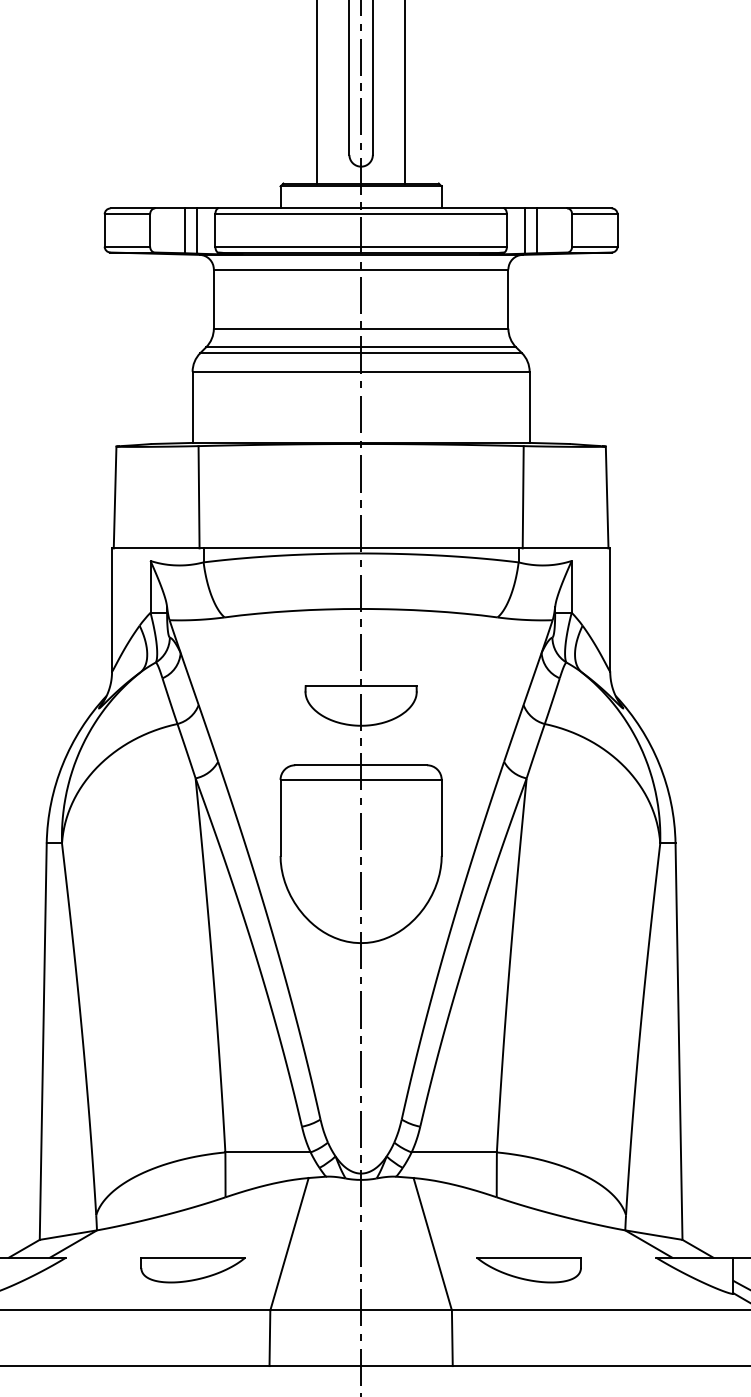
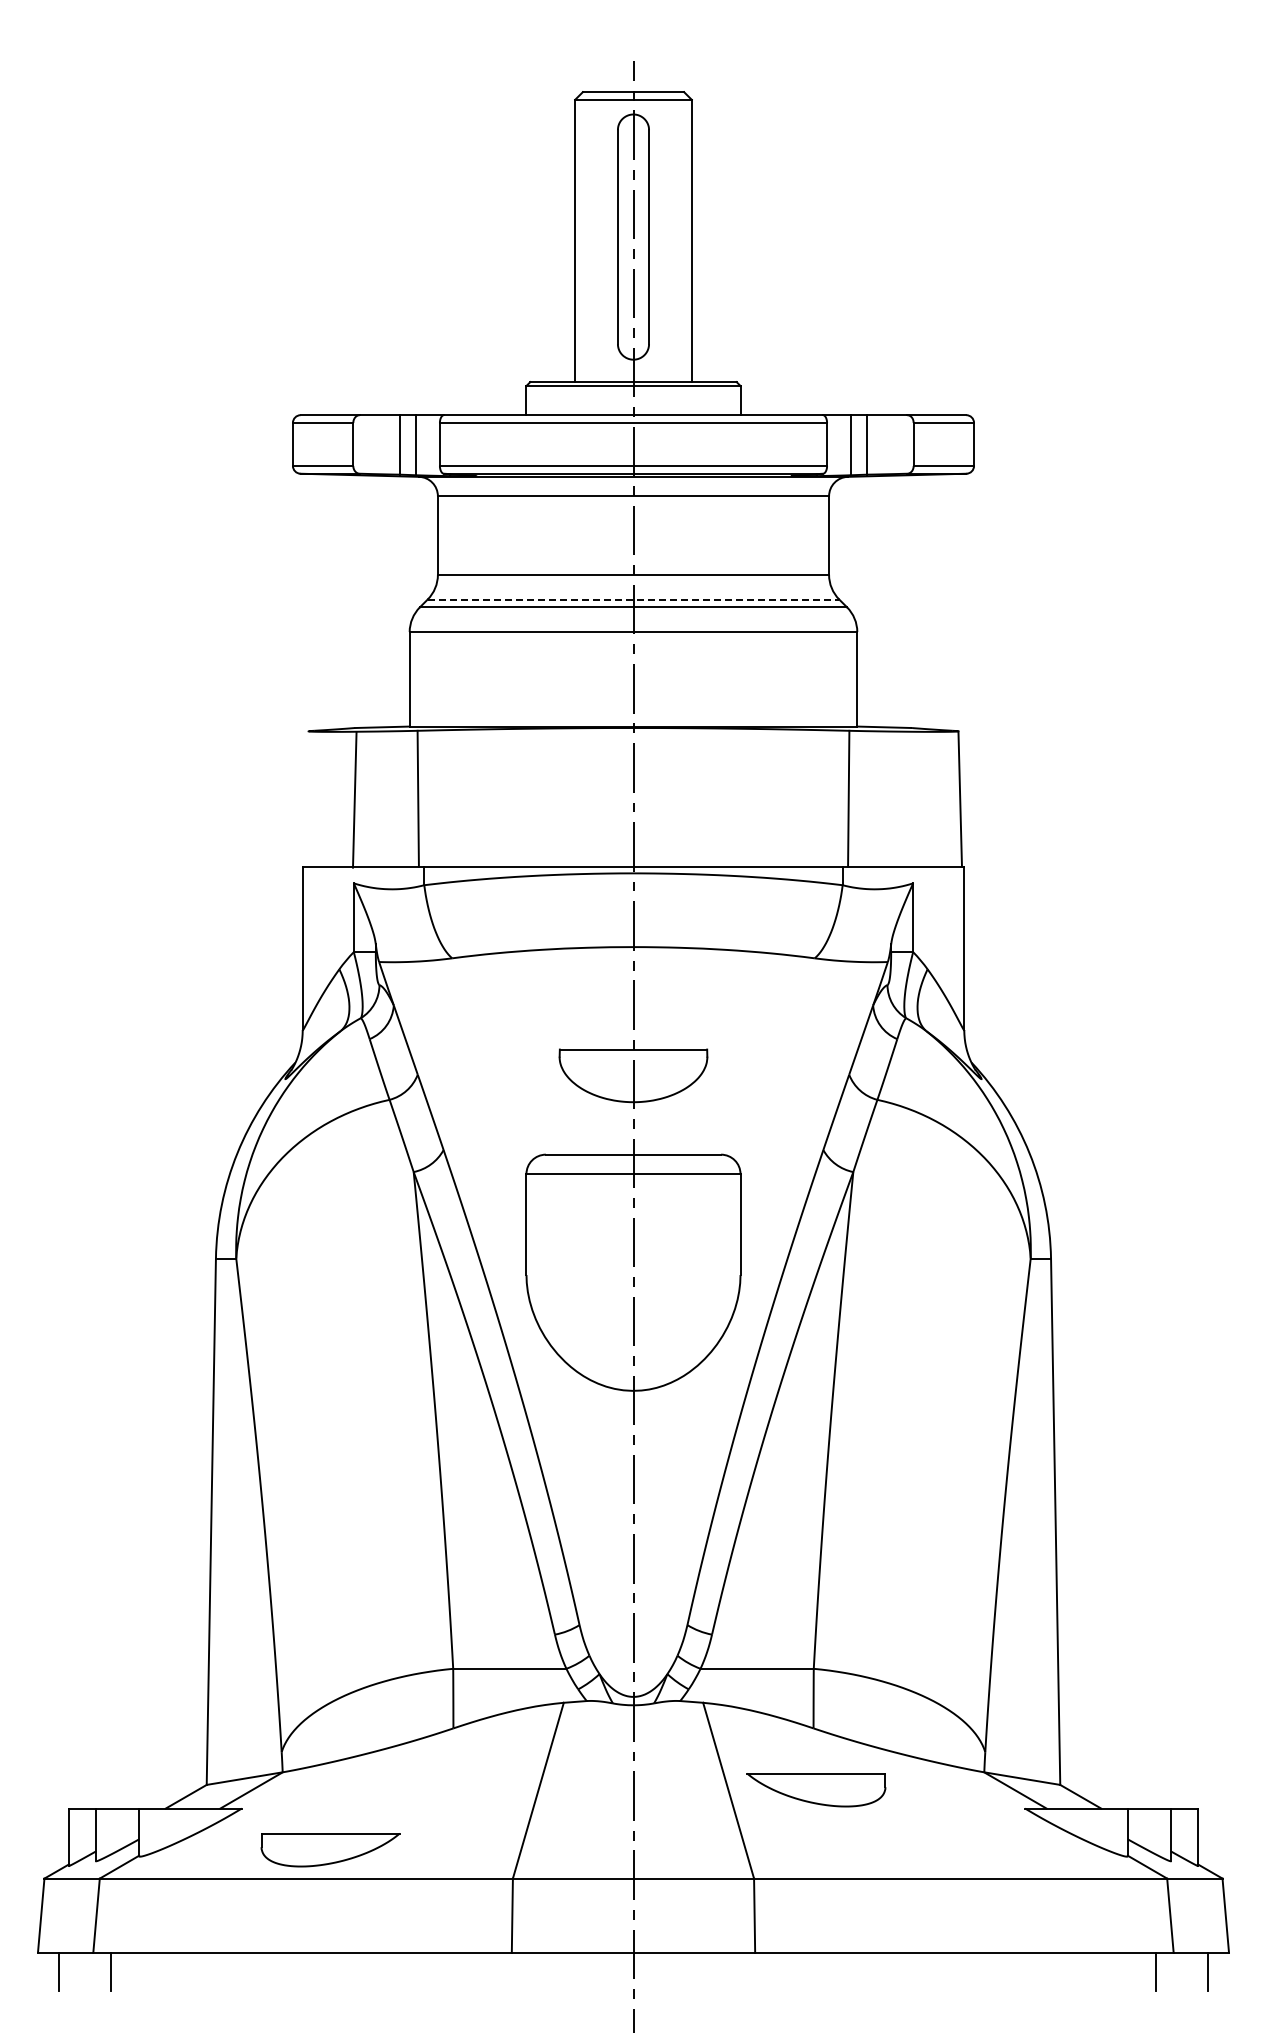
line: (361, 347) -> (633, 599), solid -> dashed
line: (114, 497) -> (354, 799), moved
part: (193, 1270) -> (330, 1850), moved
part: (529, 1270) -> (816, 1790), moved

